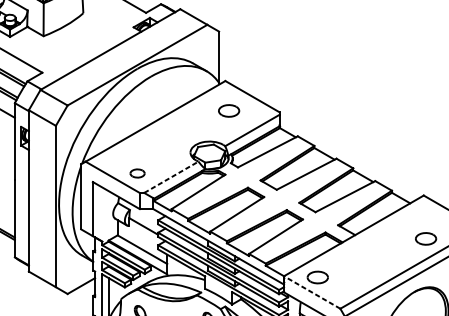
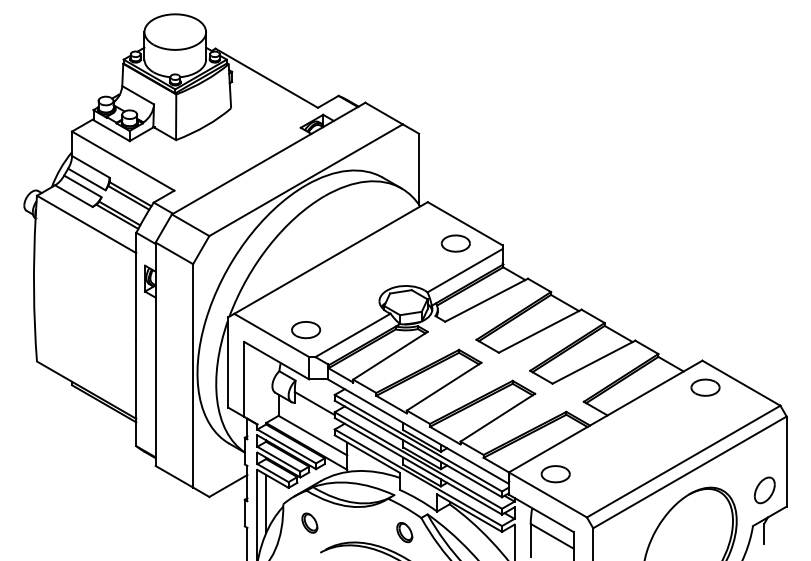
part: (228, 110) -> (455, 243), moved
part: (137, 173) -> (306, 330), size x1.43
line: (171, 177) -> (353, 335), dashed -> solid
part: (426, 238) -> (705, 387), moved
line: (311, 292) -> (547, 494), dashed -> solid

